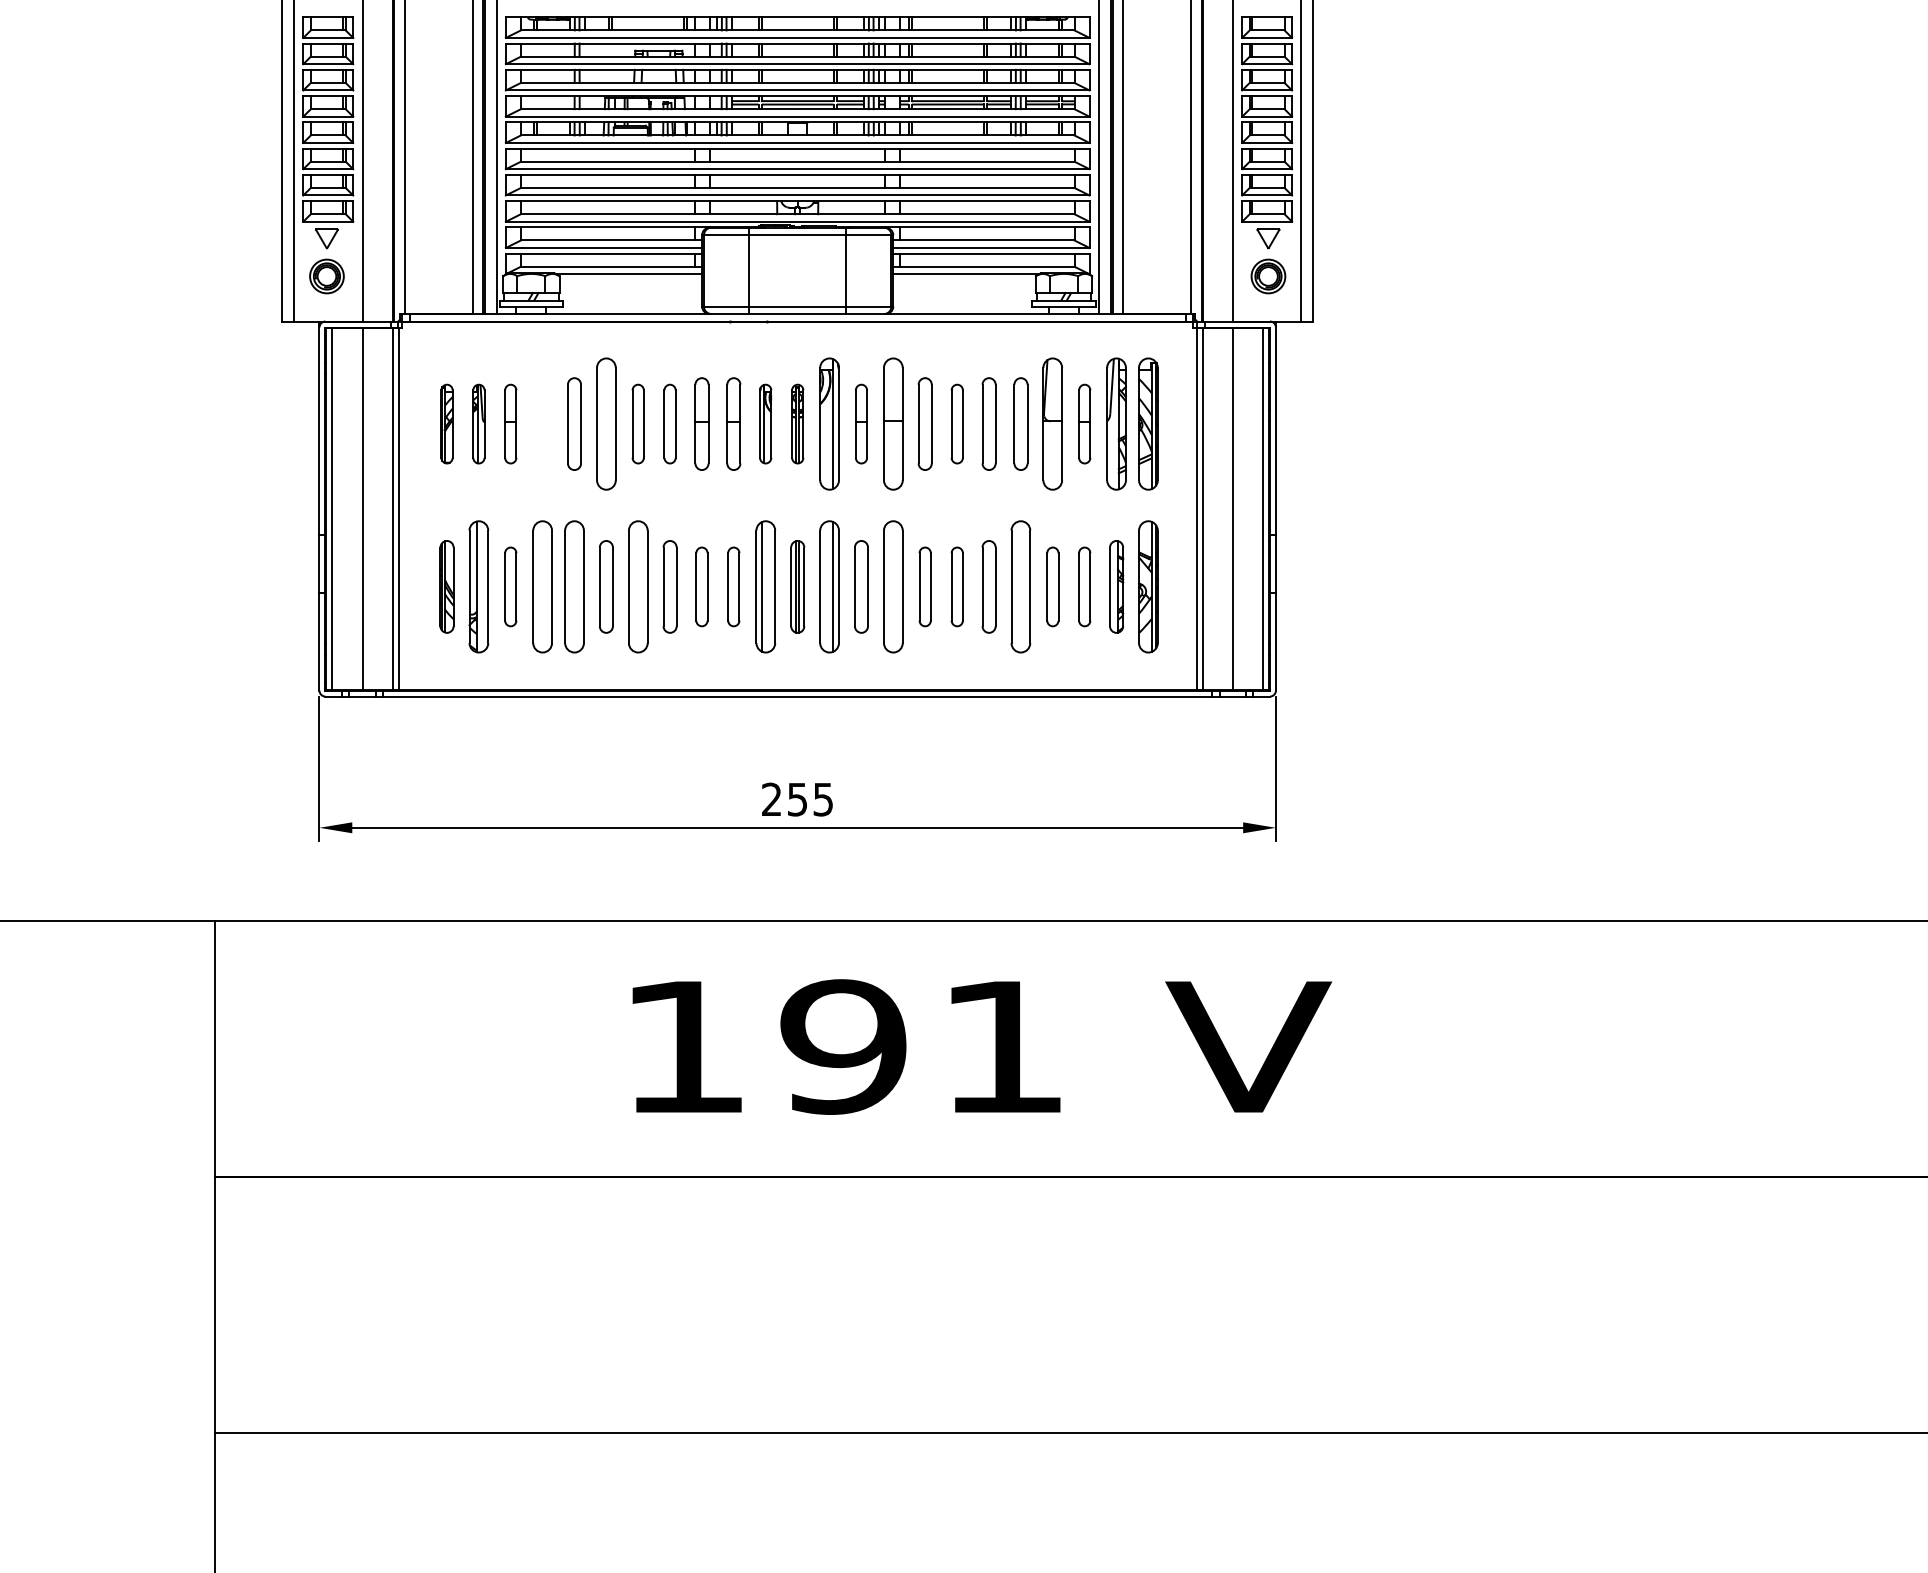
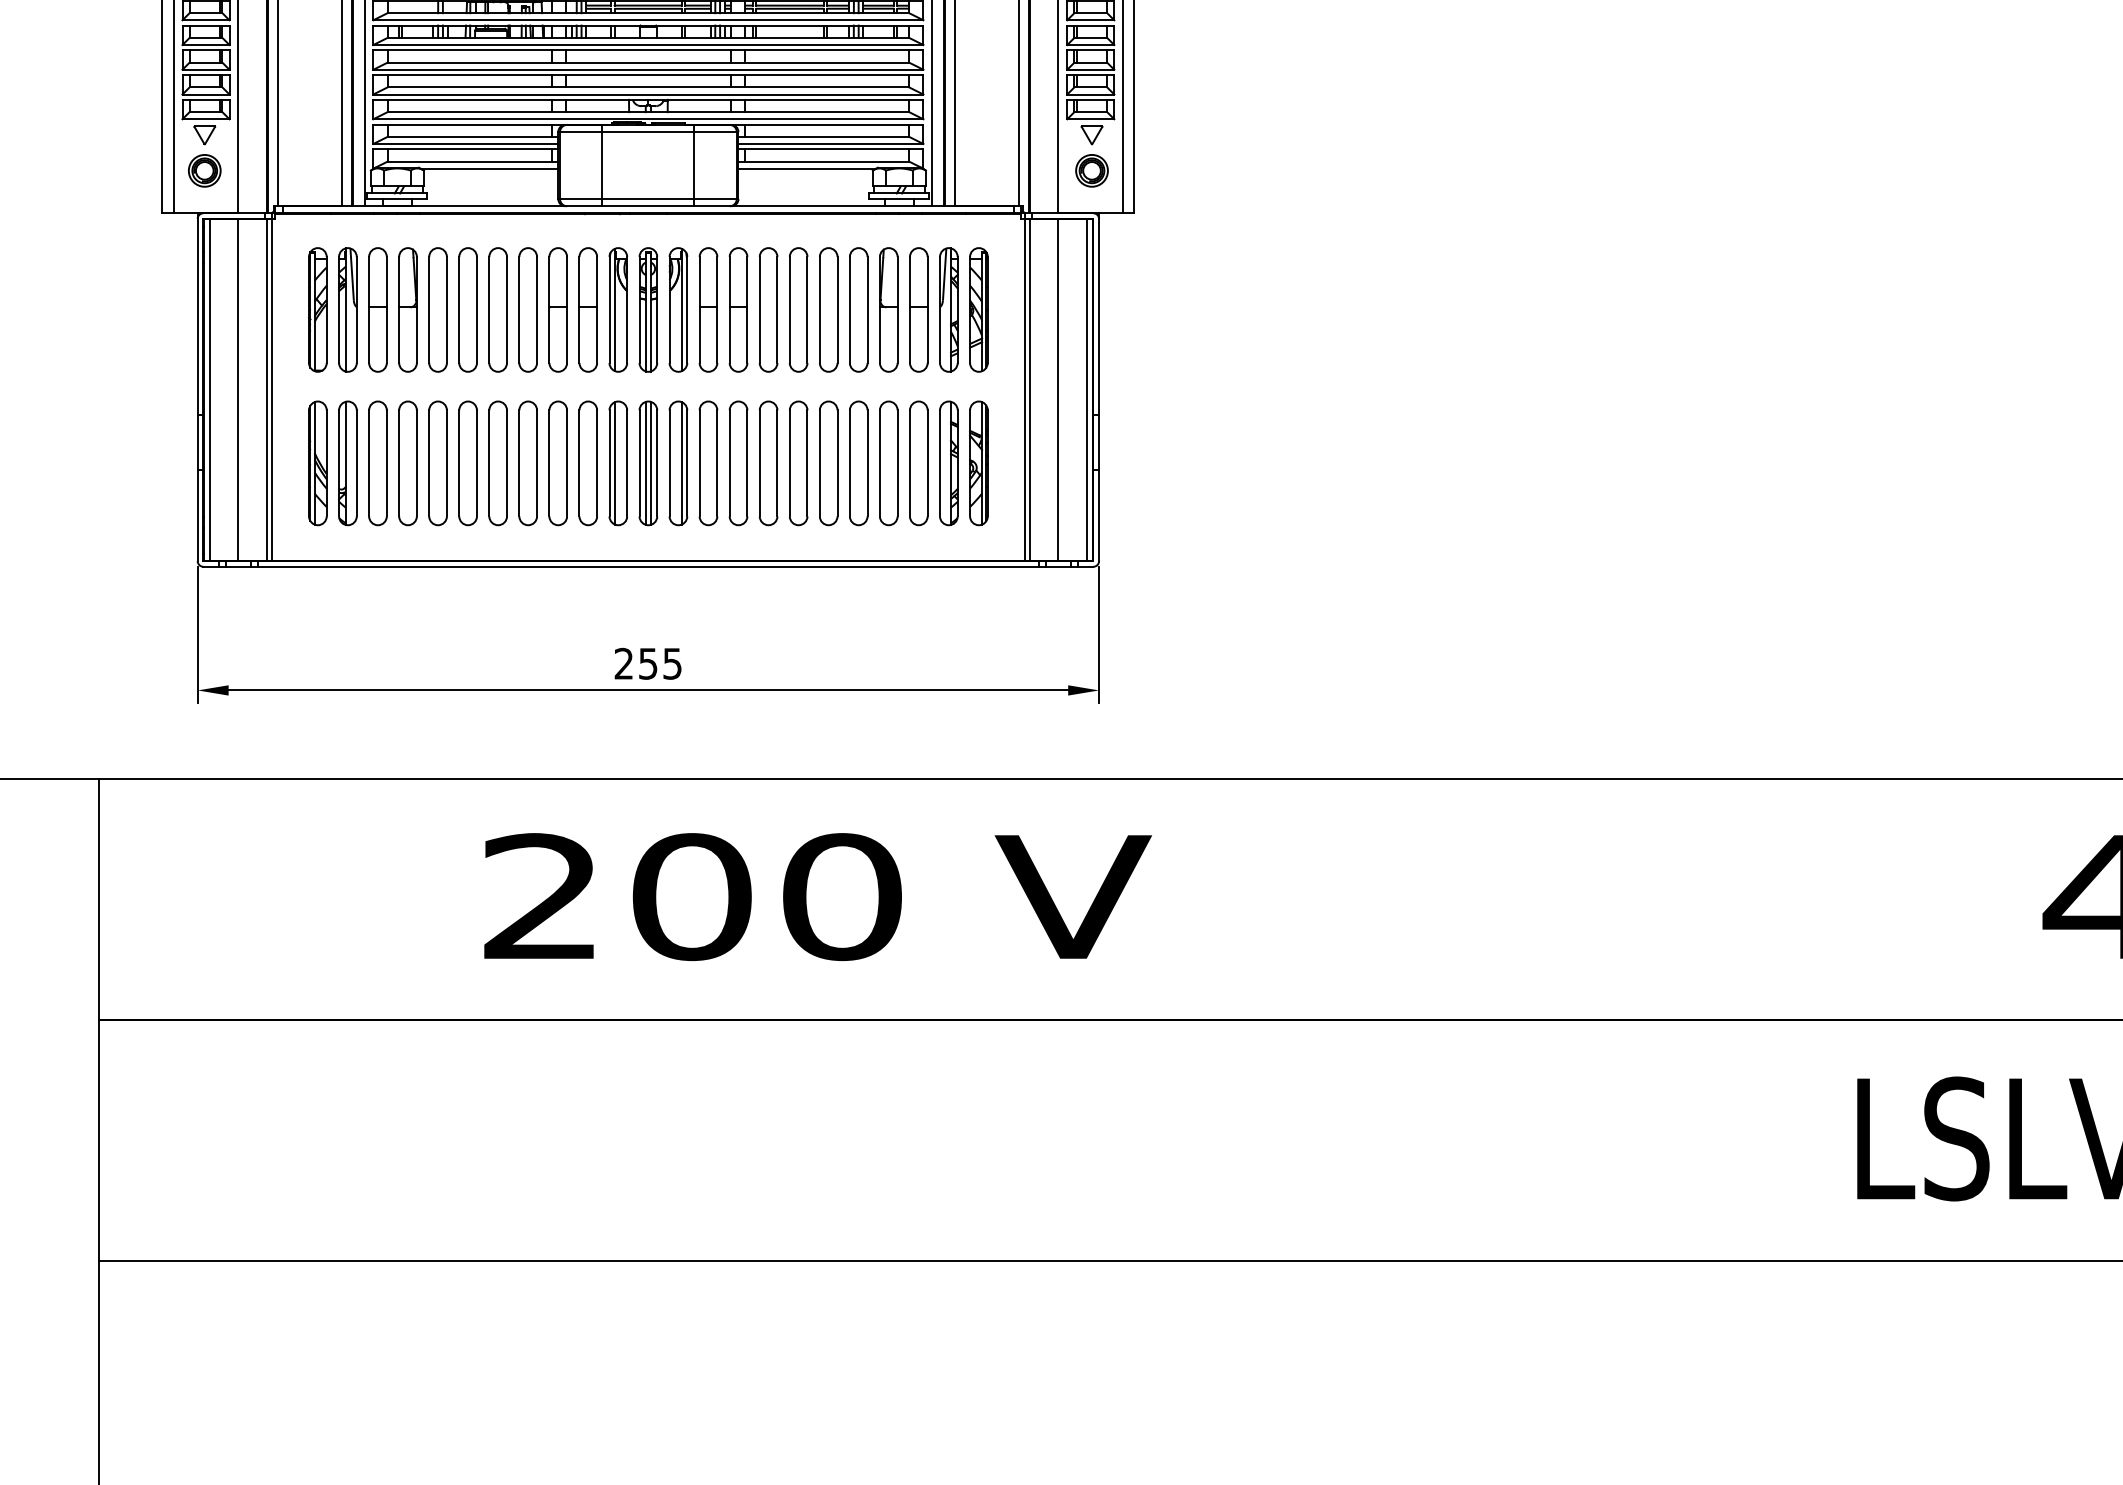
part: (446, 423) -> (317, 309), size x1.67
part: (478, 423) -> (347, 309), size x1.67
part: (510, 423) -> (377, 309), size x1.67
part: (542, 423) -> (407, 309), added
part: (573, 423) -> (437, 309), size x1.43
part: (637, 423) -> (497, 309), size x1.67
part: (669, 423) -> (527, 309), size x1.67
part: (701, 423) -> (557, 309), size x1.43
part: (733, 423) -> (587, 309), size x1.43
part: (764, 423) -> (617, 309), size x1.67
part: (797, 423) -> (648, 309), size x1.67
part: (861, 423) -> (708, 309), size x1.67
part: (925, 423) -> (768, 309), size x1.43
part: (956, 423) -> (798, 309), size x1.67
part: (988, 423) -> (828, 309), size x1.43
part: (1020, 423) -> (858, 309), size x1.43
part: (1084, 423) -> (918, 309), size x1.67
part: (446, 587) -> (317, 463), size x1.43
part: (510, 587) -> (377, 463), size x1.67
part: (605, 587) -> (467, 463), size x1.43
part: (669, 587) -> (527, 463), size x1.43
part: (701, 587) -> (557, 463), size x1.67
part: (733, 587) -> (587, 463), size x1.67
part: (797, 587) -> (648, 463), size x1.43
part: (861, 587) -> (708, 463), size x1.43
part: (925, 587) -> (768, 463), size x1.67
part: (956, 587) -> (798, 463), size x1.67
part: (988, 587) -> (828, 463), size x1.43
part: (1052, 587) -> (888, 463), size x1.67
part: (1084, 587) -> (918, 463), size x1.67
part: (1116, 587) -> (948, 463), size x1.43
text: (844, 1047) -> (692, 897), 191 -> 200

